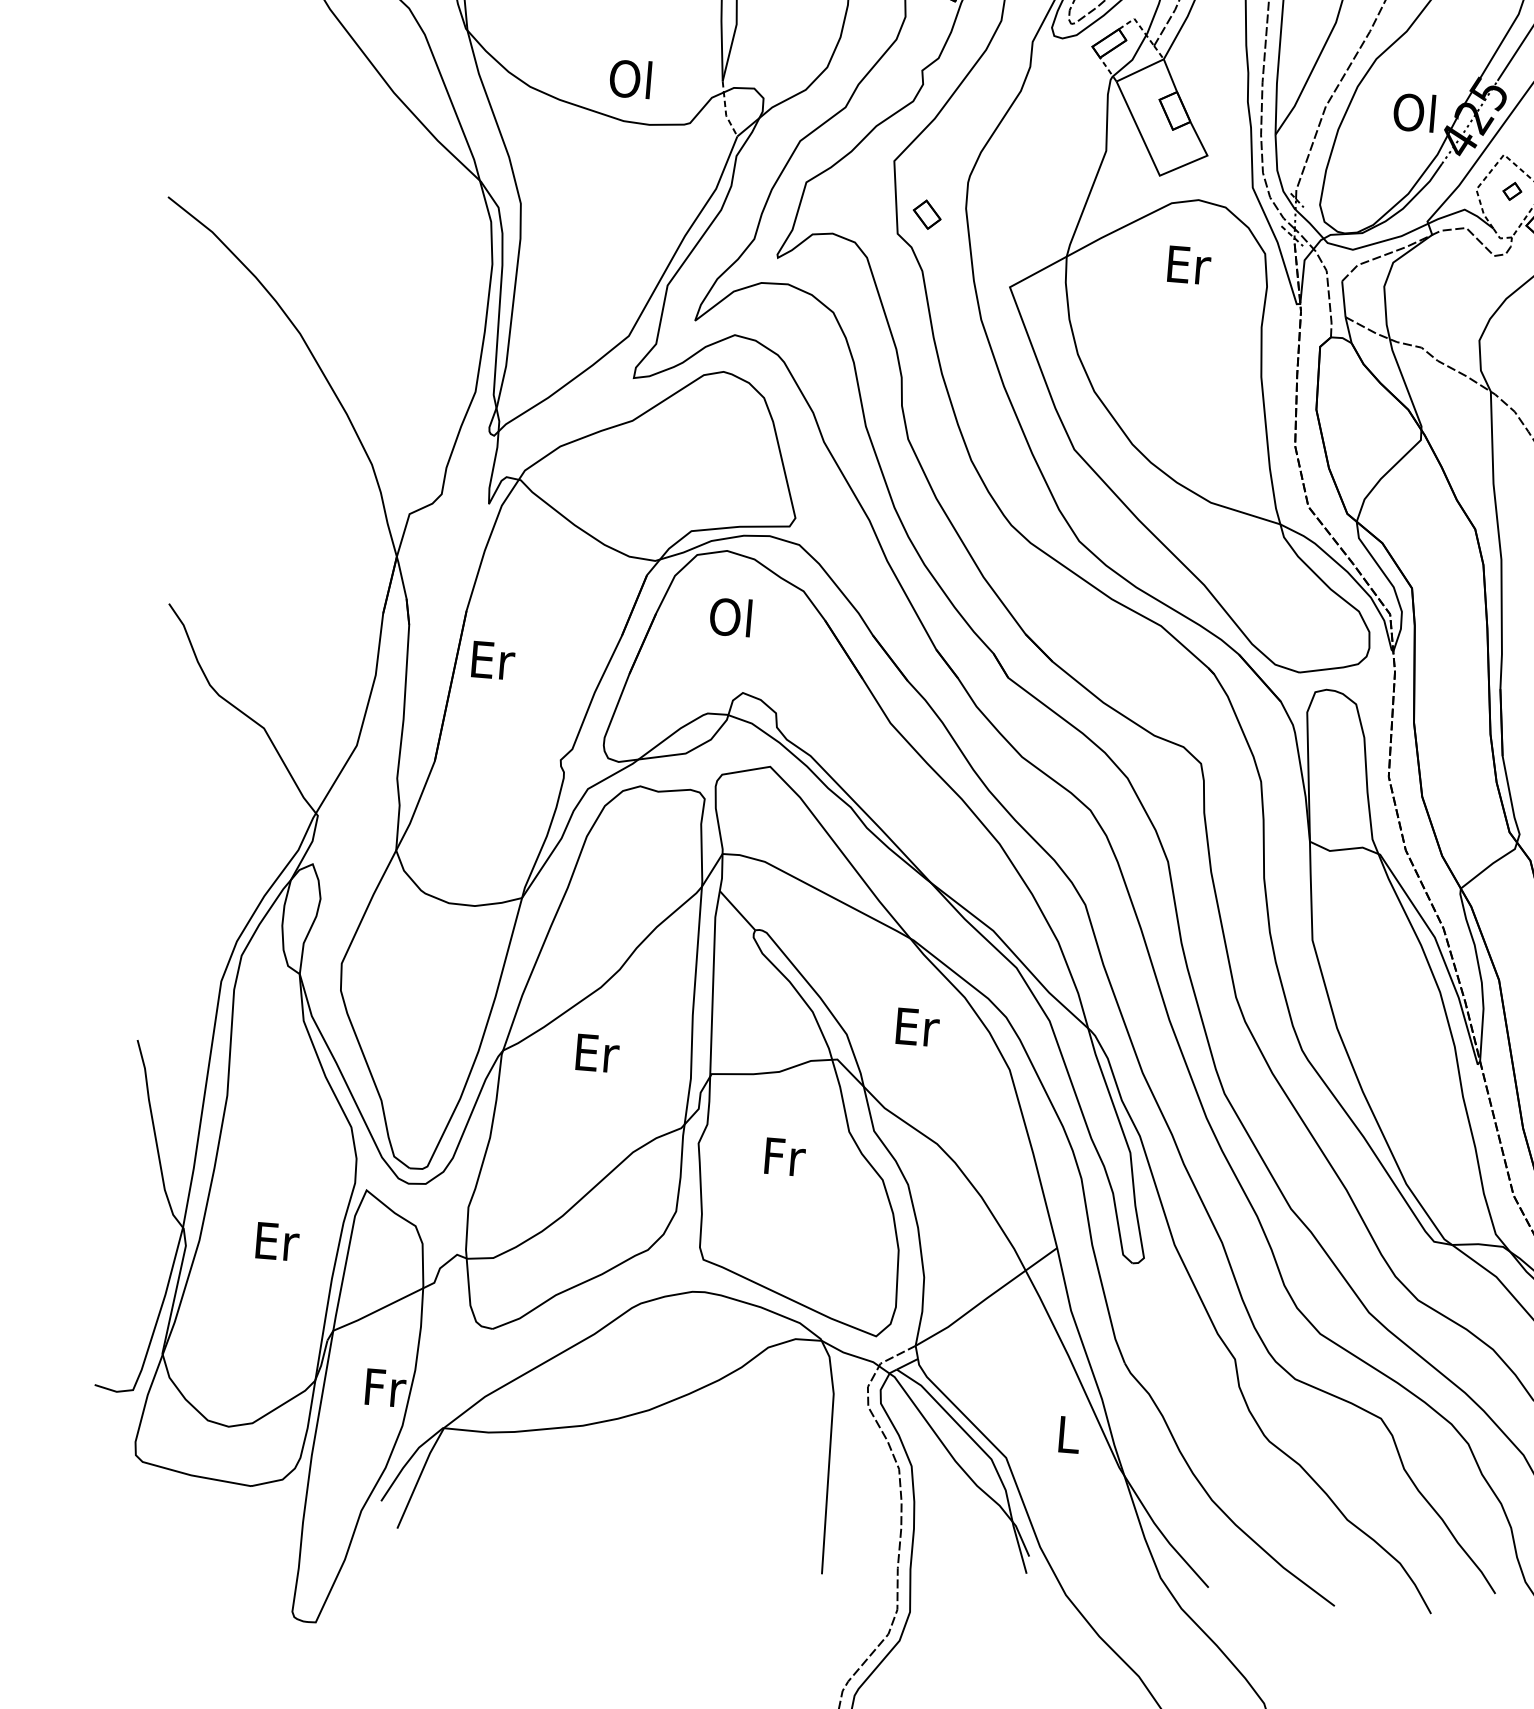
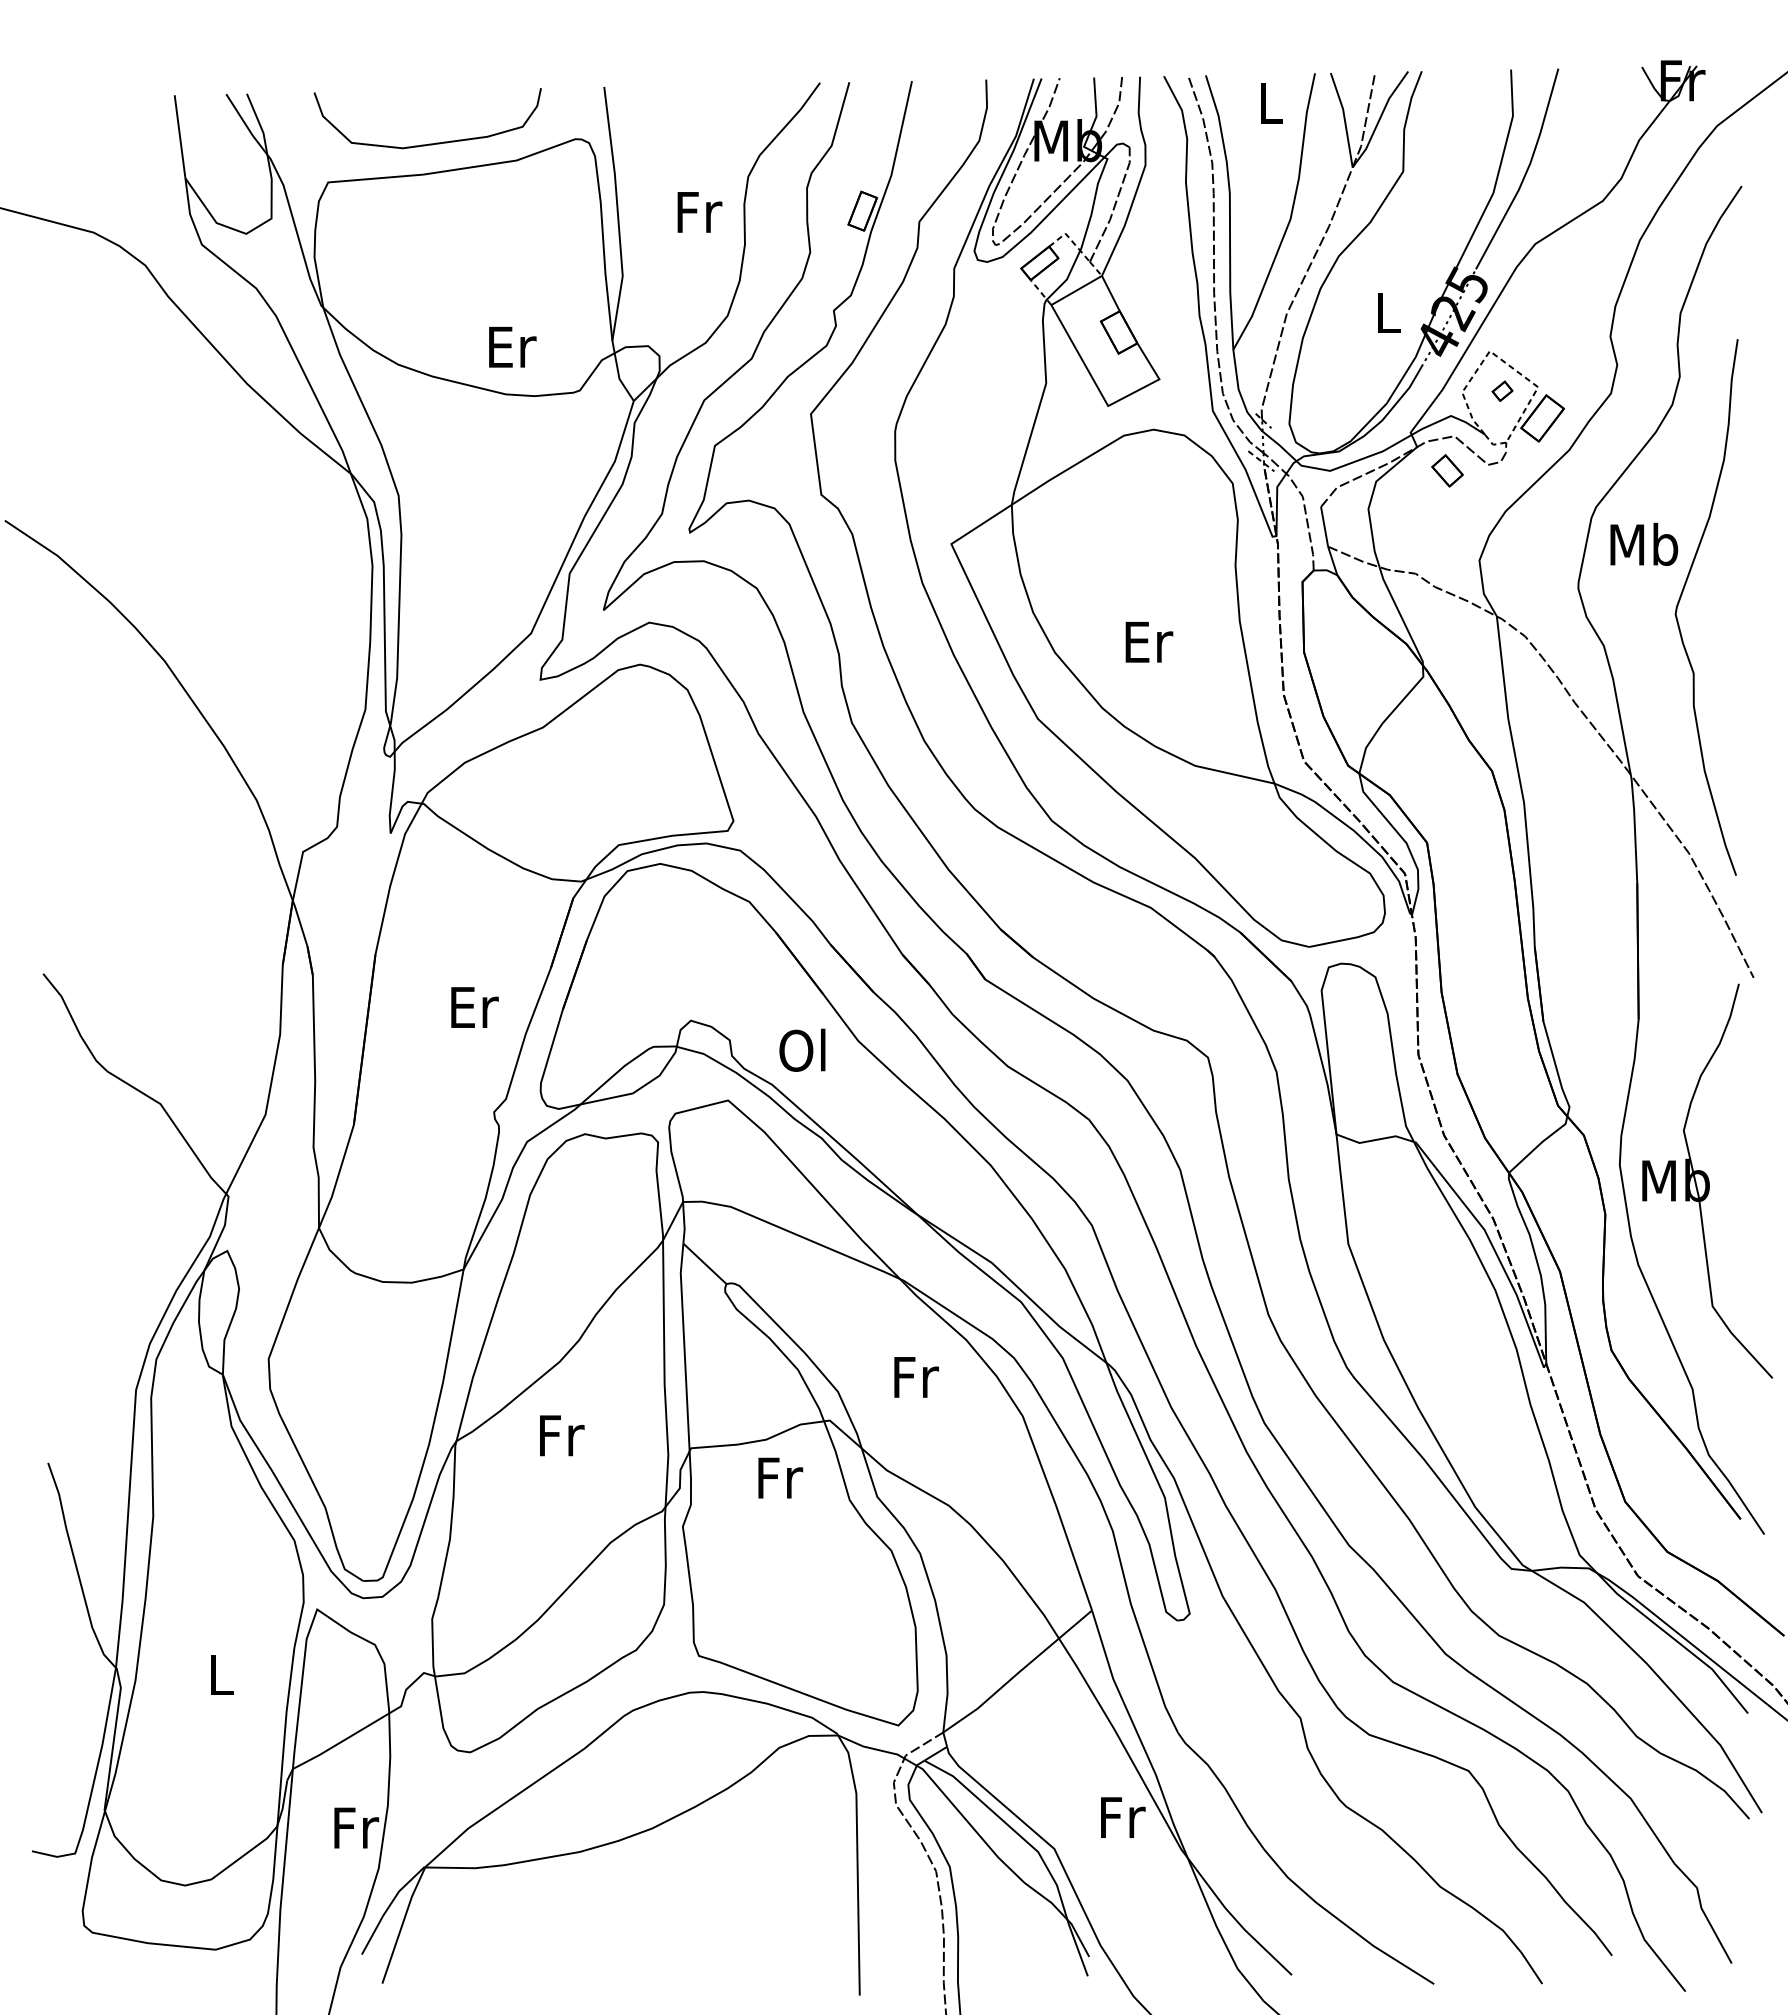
text: (632, 78) -> (511, 346), Ol -> Er
line: (725, 111) -> (618, 374), dashed -> solid
text: (1413, 111) -> (1385, 311), Ol -> L
part: (927, 214) -> (1447, 470), moved
text: (1189, 265) -> (1149, 642), moved
text: (730, 616) -> (802, 1049), moved
text: (493, 660) -> (474, 1007), moved
text: (917, 1027) -> (916, 1377), Er -> Fr
text: (597, 1053) -> (561, 1435), Er -> Fr
text: (785, 1156) -> (780, 1477), moved
text: (277, 1241) -> (222, 1674), Er -> L
text: (1070, 1434) -> (1123, 1817), L -> Fr

